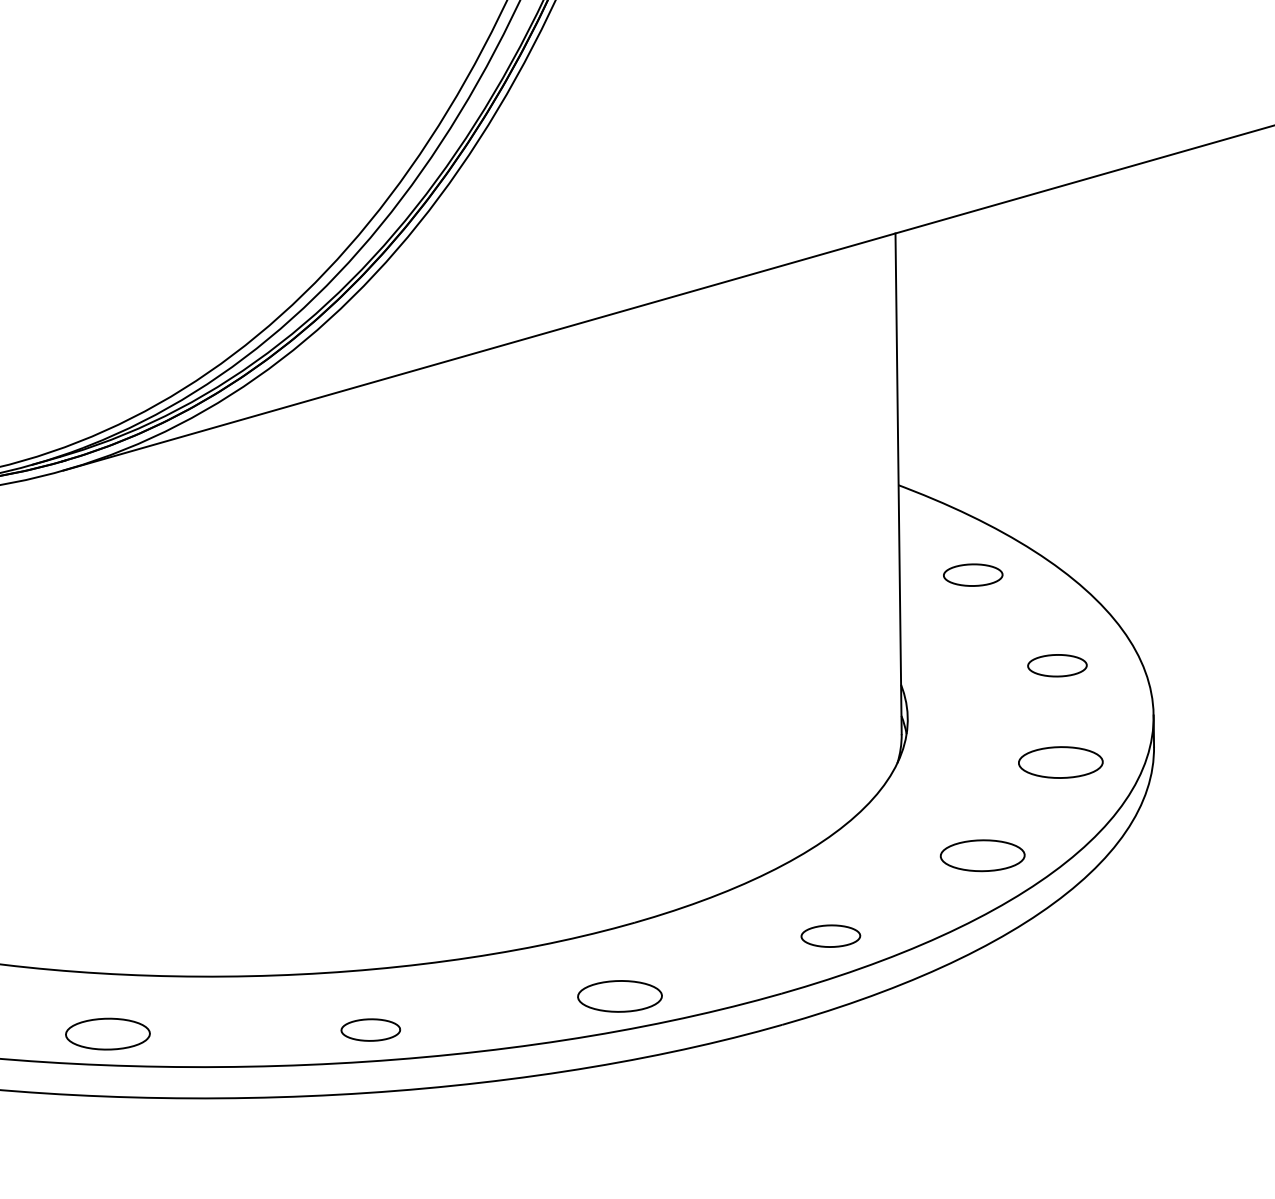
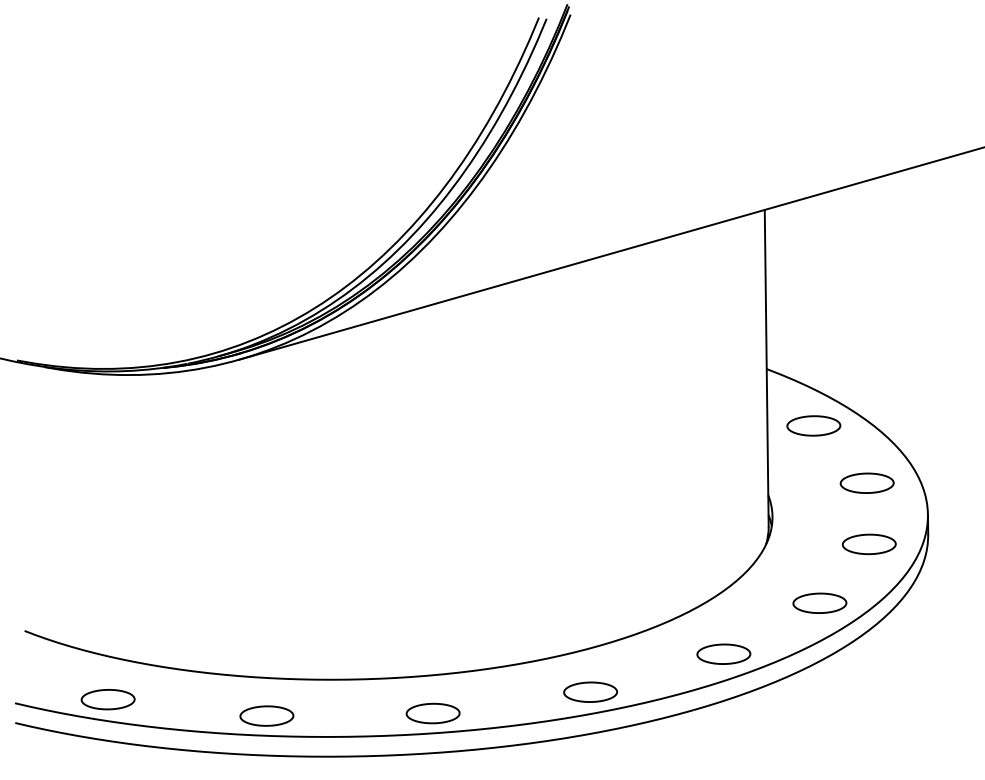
part: (972, 574) -> (813, 425), size x1.43
part: (1056, 664) -> (866, 482), size x1.43
part: (830, 935) -> (723, 653), size x1.43
part: (369, 1030) -> (432, 713), size x1.43

